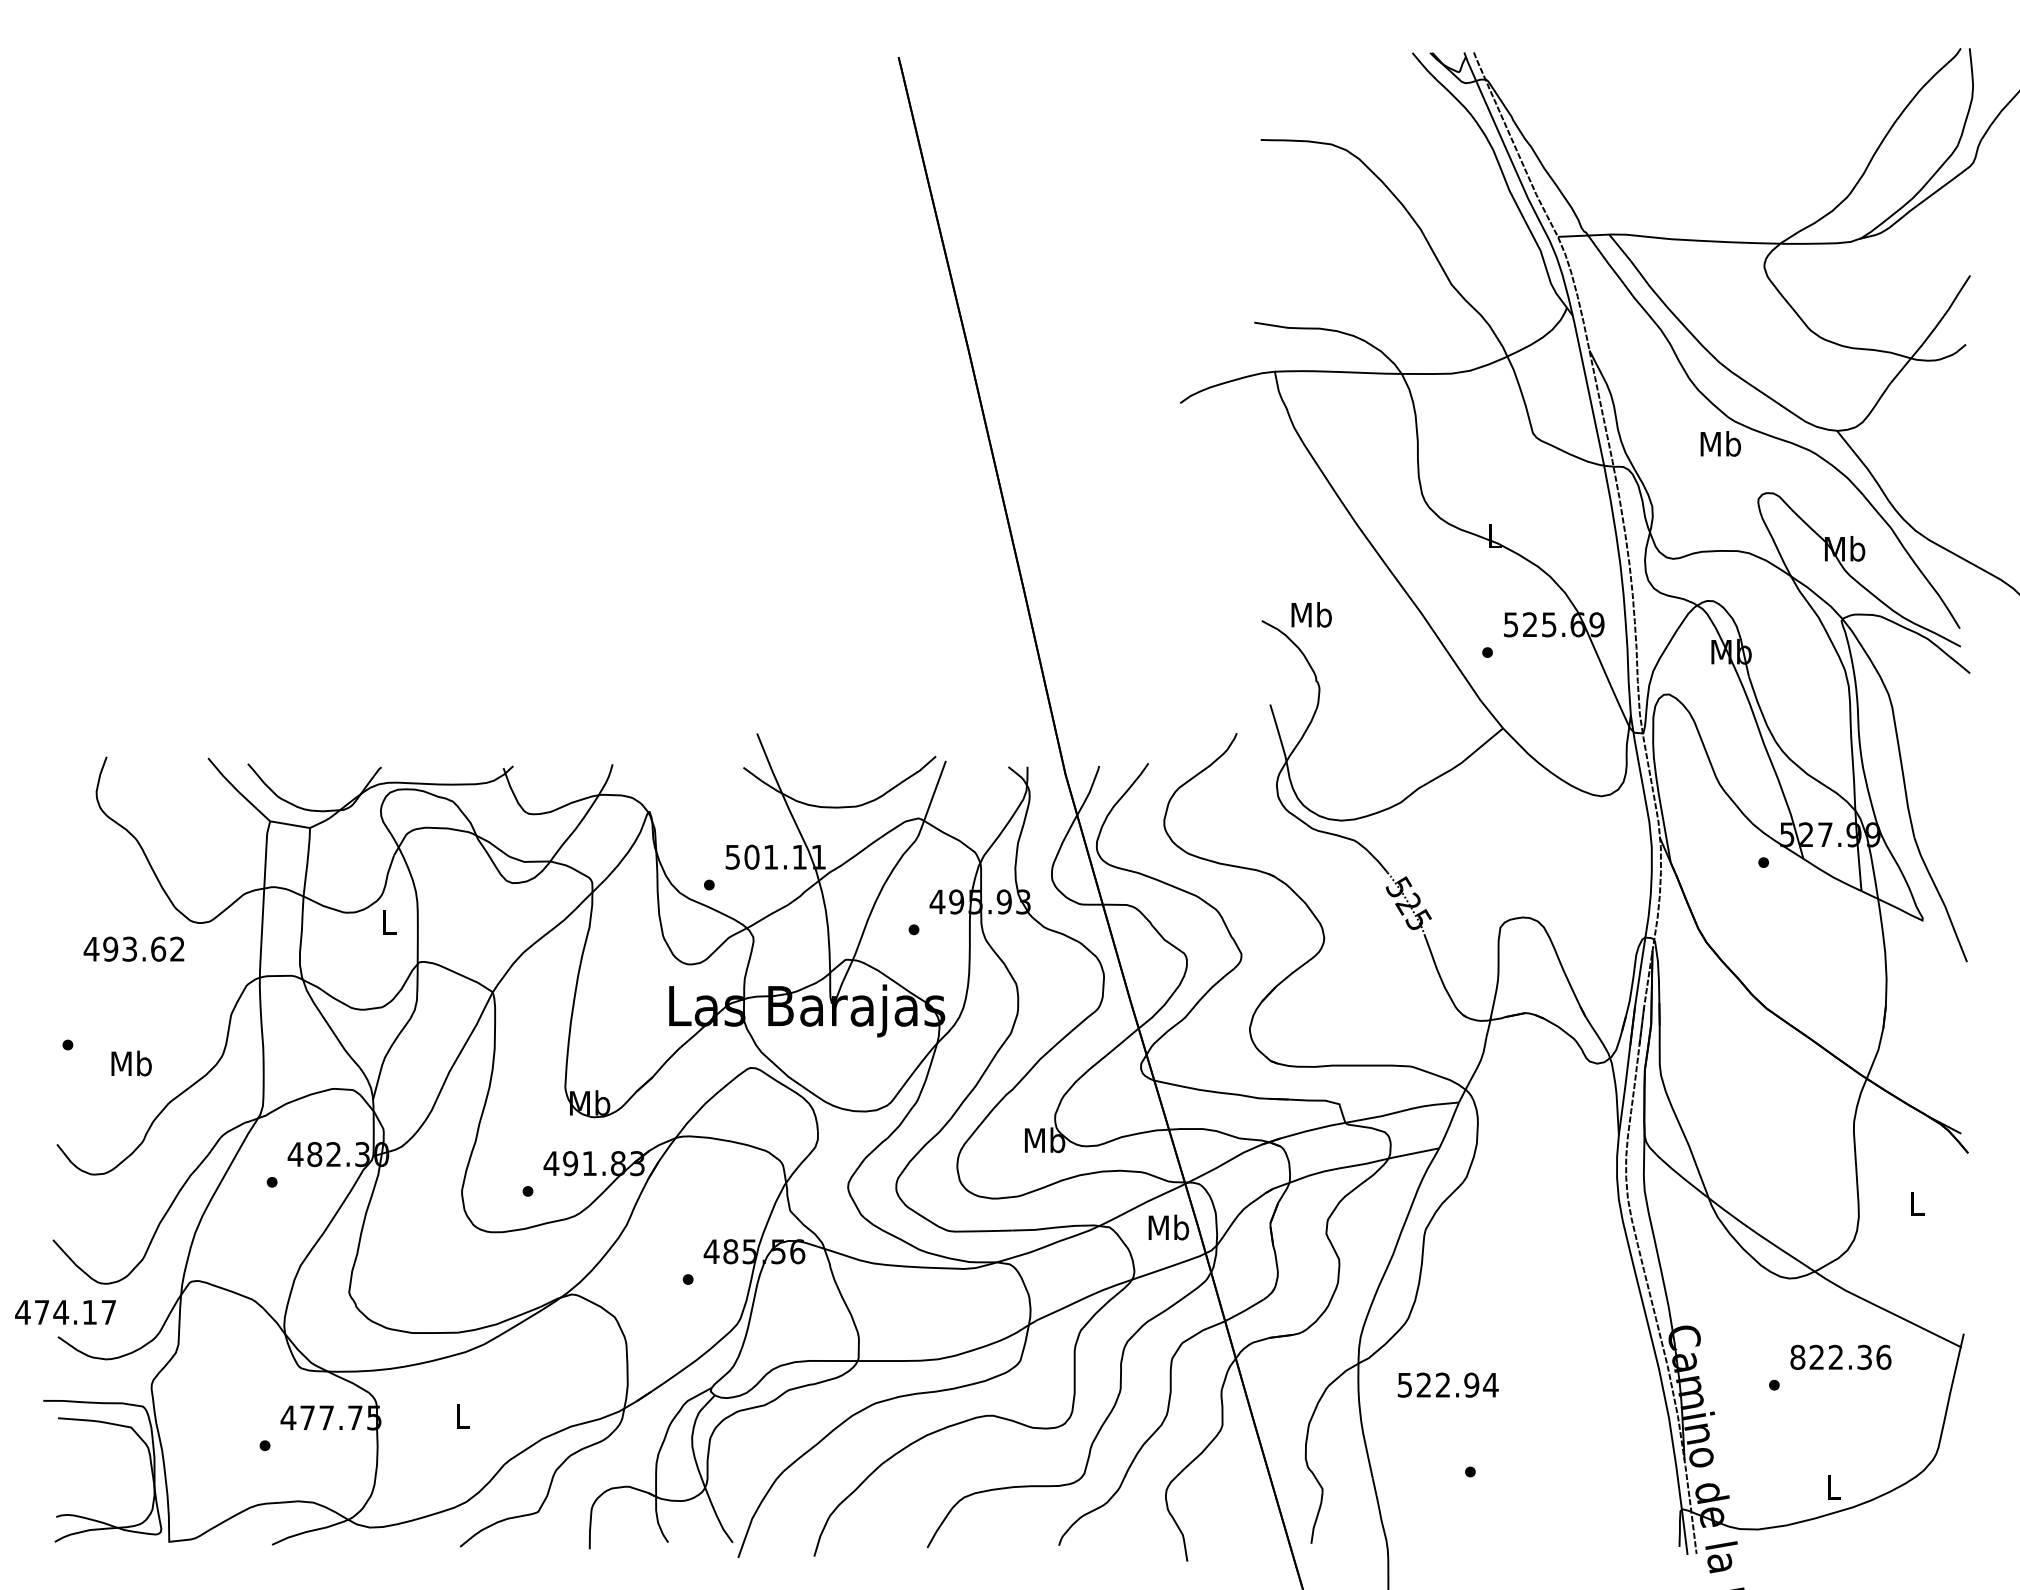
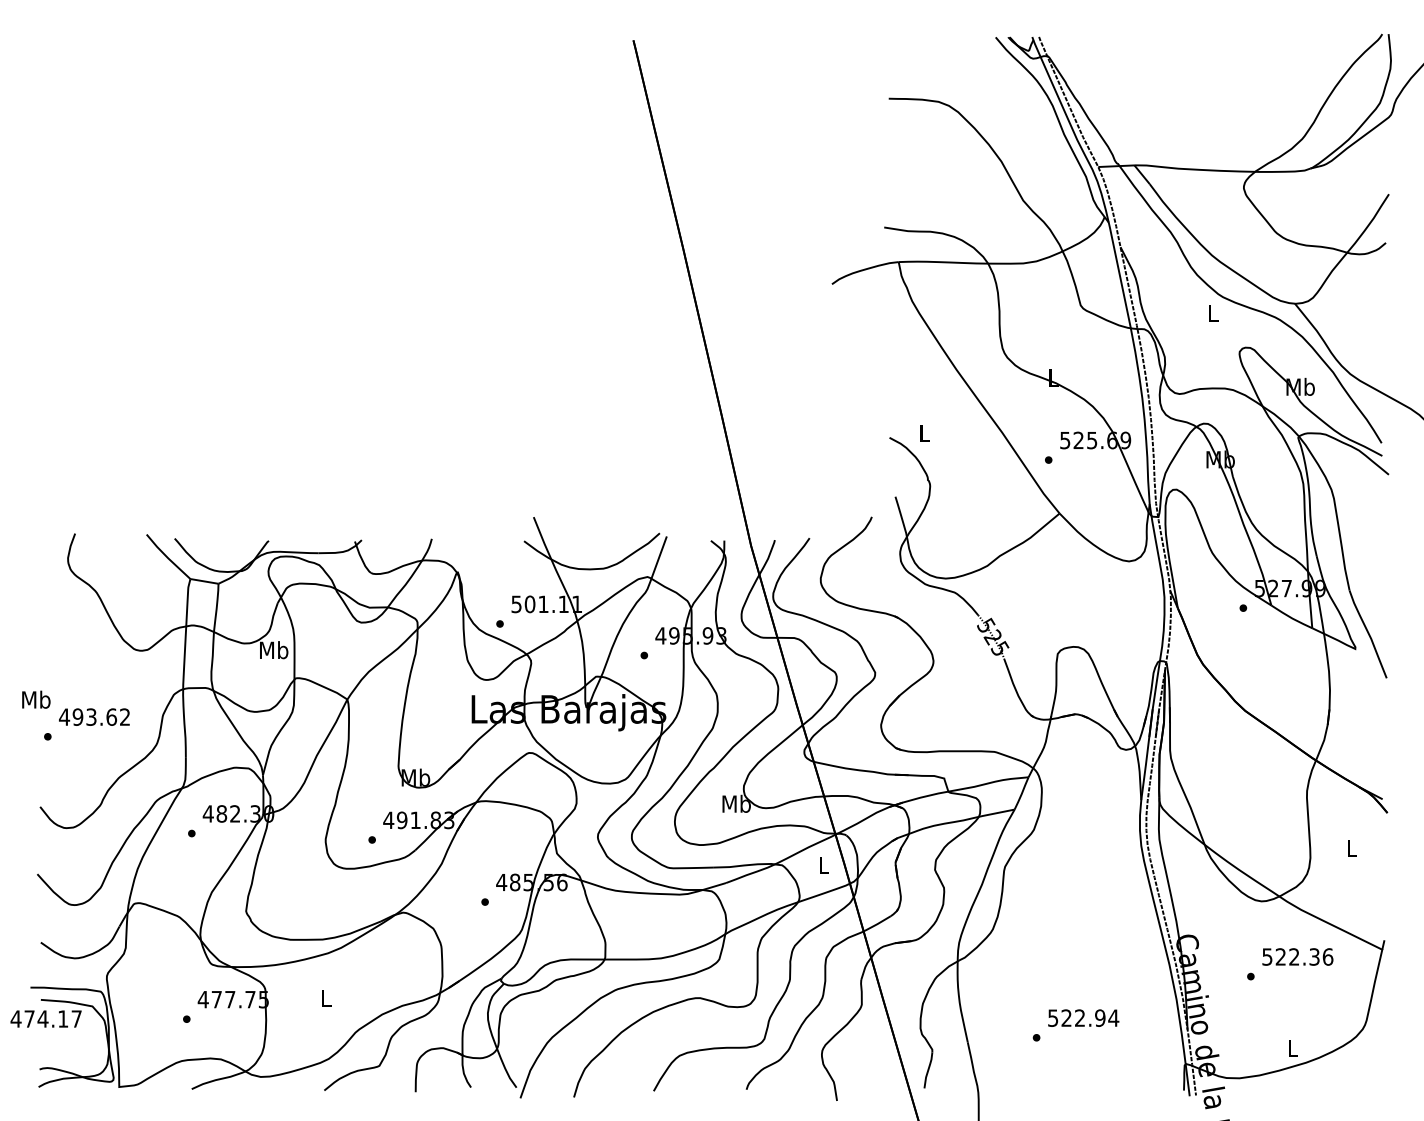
text: (1720, 443) -> (1212, 312), Mb -> L
text: (1311, 614) -> (924, 433), Mb -> L
text: (388, 922) -> (273, 650), L -> Mb
text: (133, 948) -> (94, 716), moved
text: (131, 1063) -> (36, 699), moved
text: (1168, 1227) -> (823, 865), Mb -> L
text: (65, 1312) -> (46, 1019), moved
text: (1797, 1356) -> (1267, 956), 822.36 -> 522.36
text: (1447, 1384) -> (1083, 1017), moved

